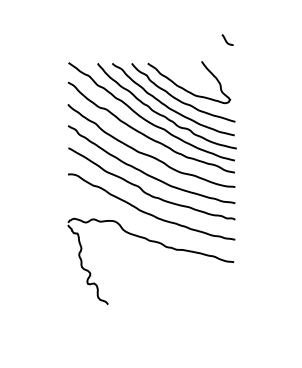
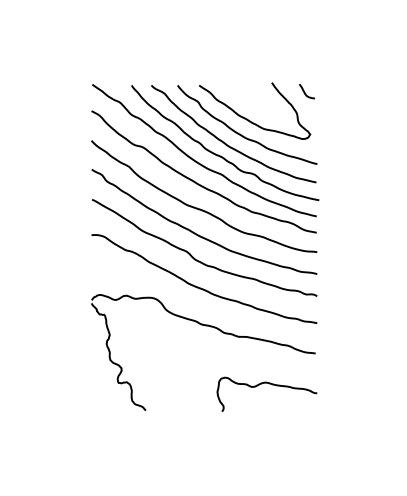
curve: (226, 39) -> (305, 90), moved
curve: (199, 285) -> (268, 384), added

